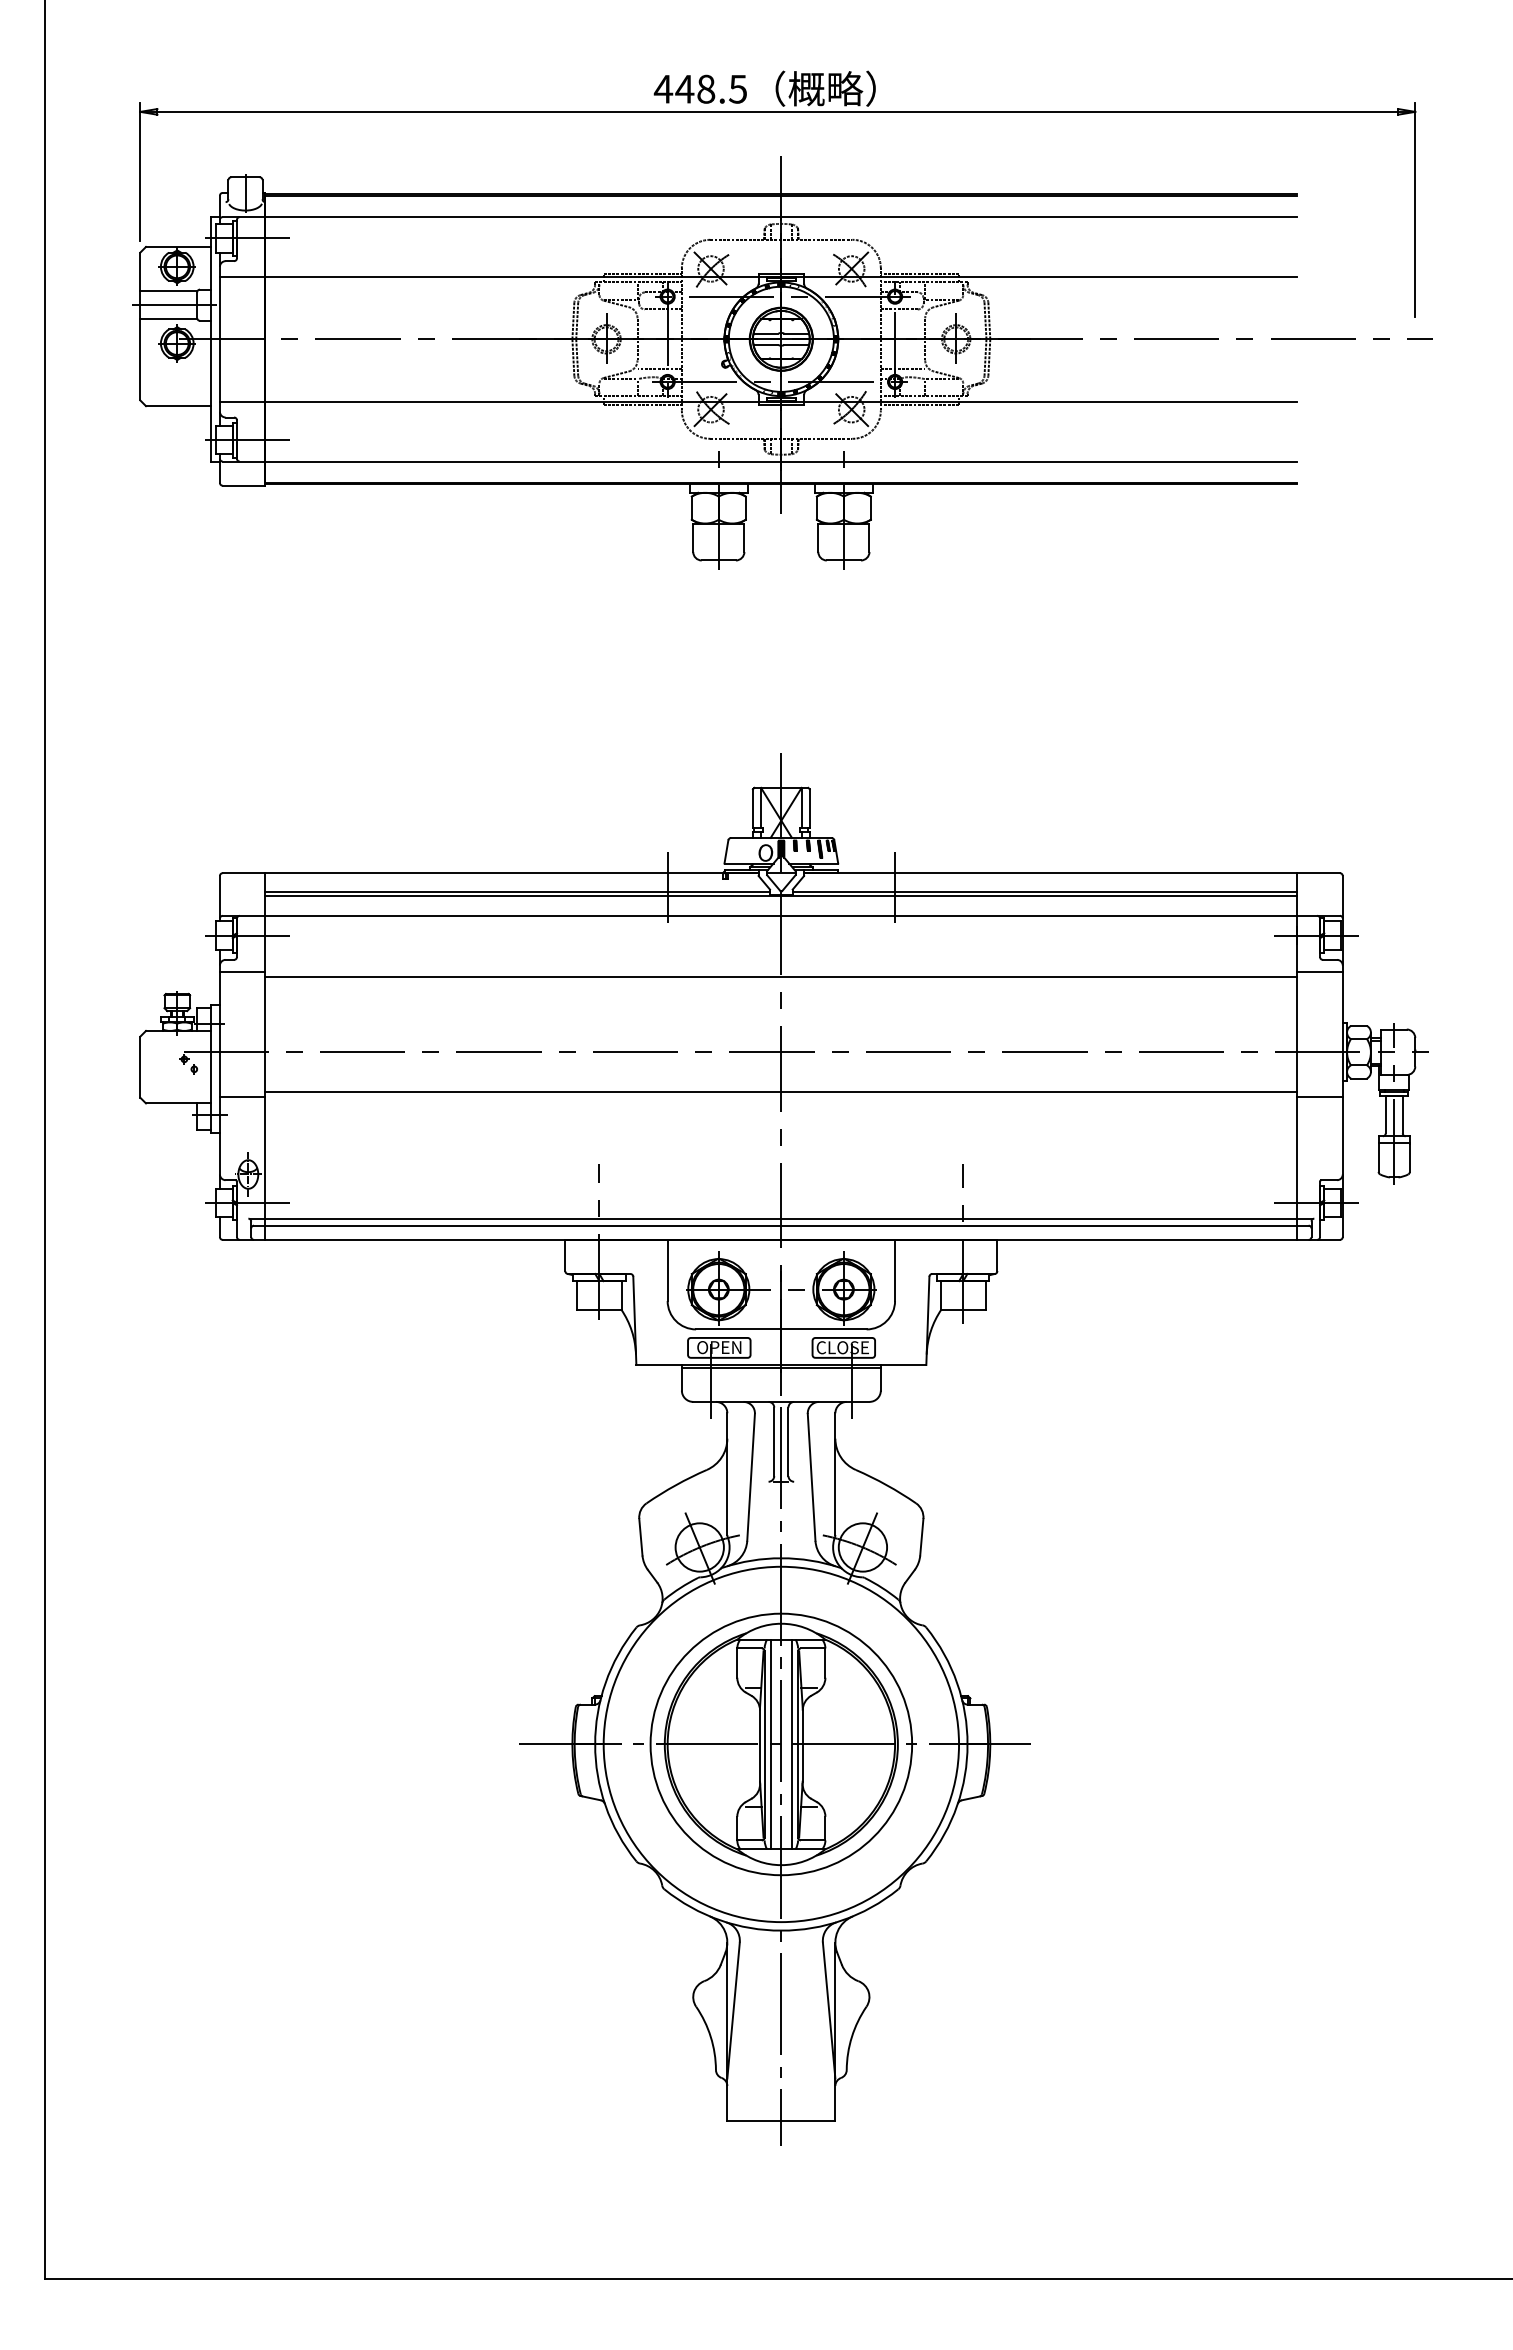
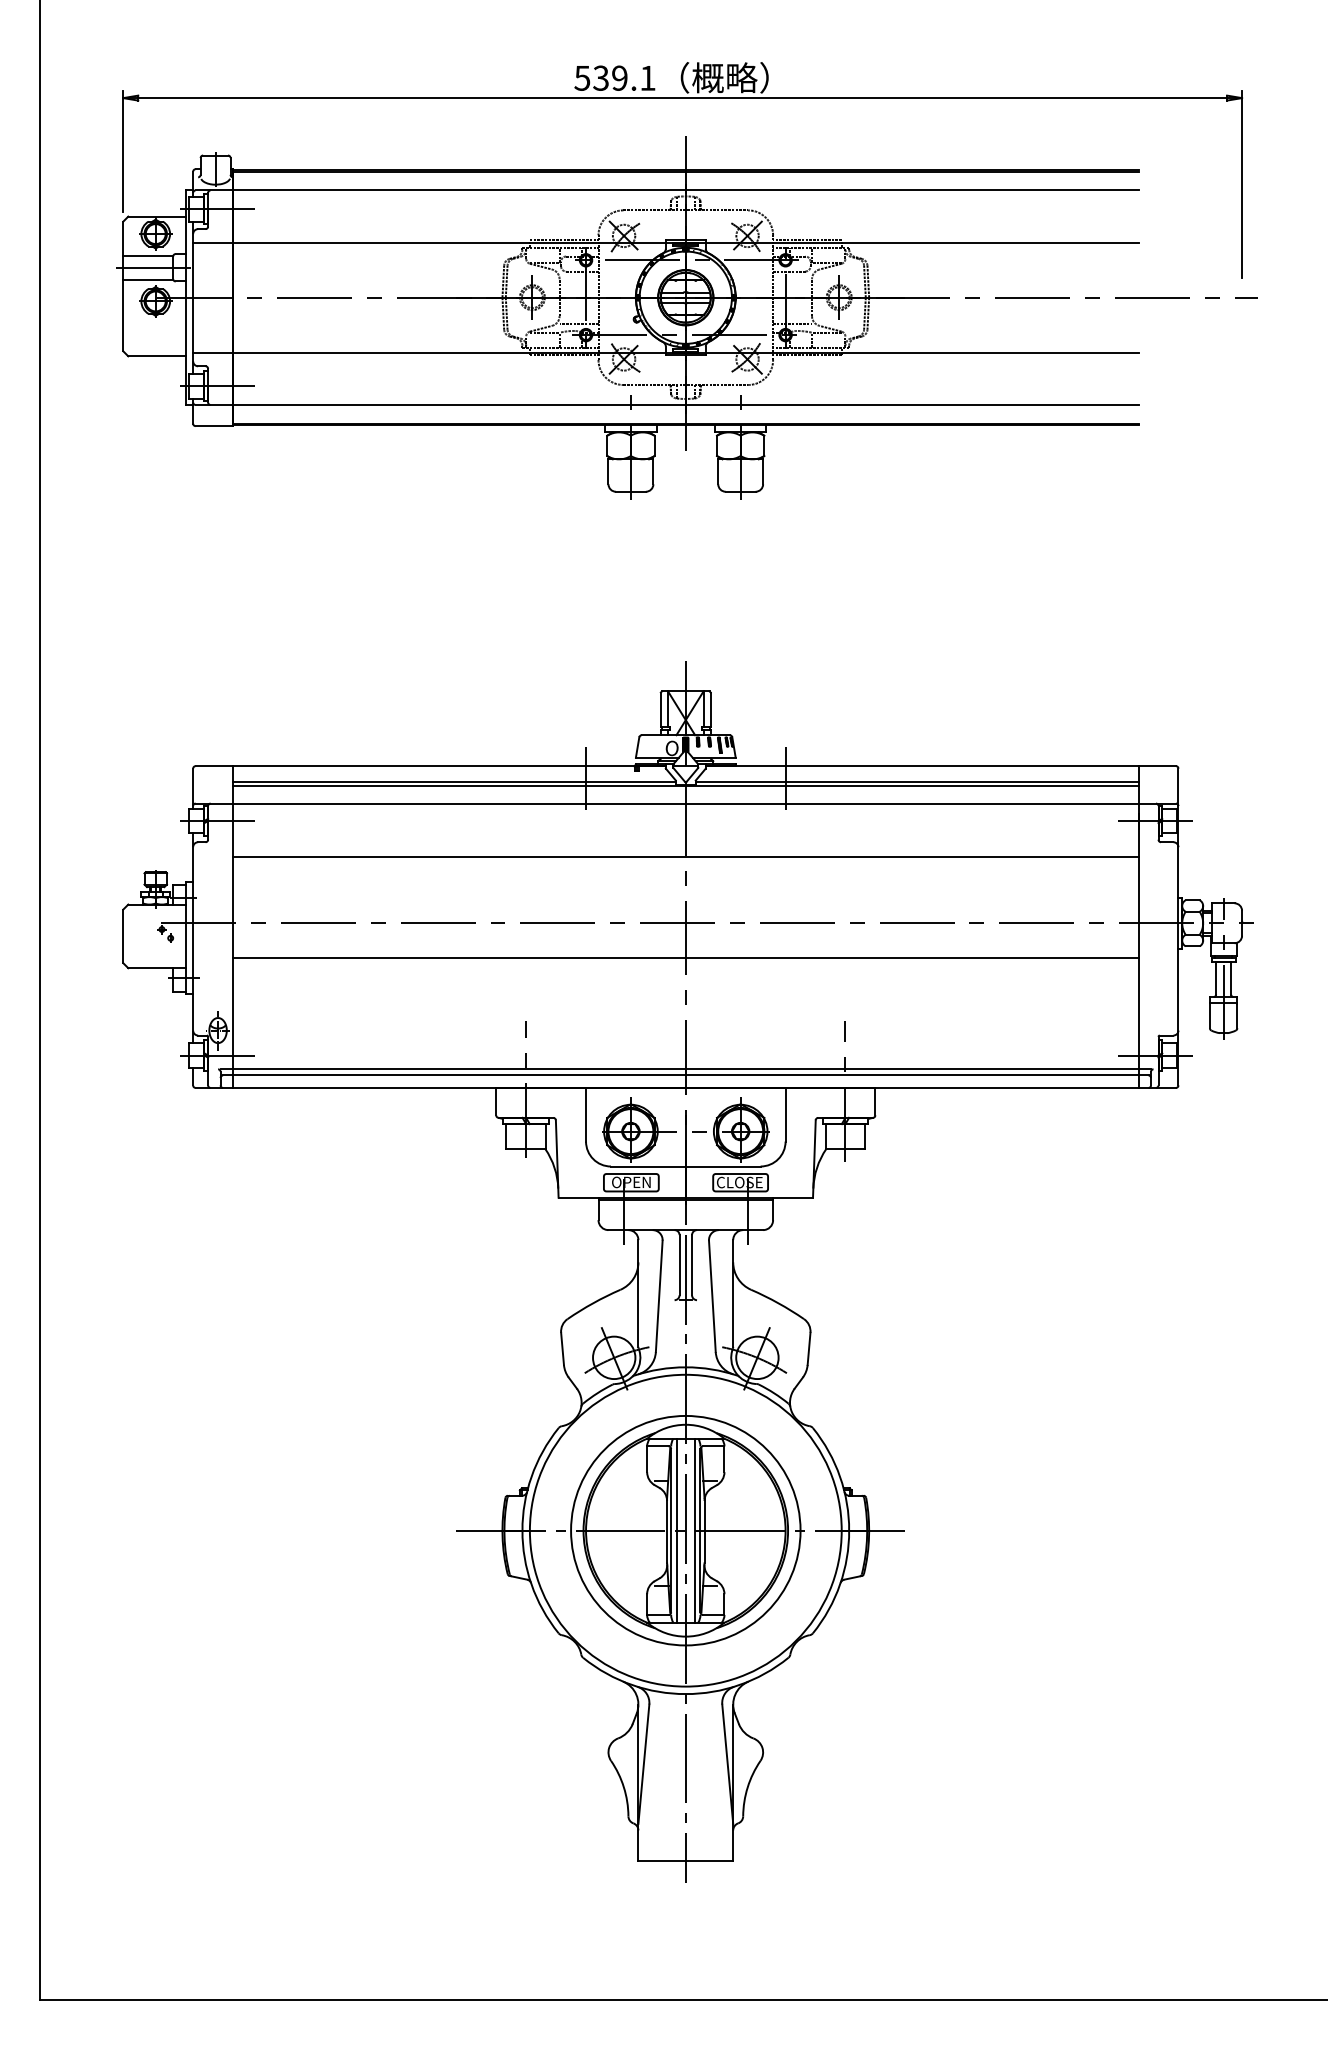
text: (699, 88) -> (613, 77), 448.5 -> 539.1
line: (242, 971) -> (212, 852), removed
line: (1319, 971) -> (1158, 852), removed
line: (242, 1097) -> (212, 962), removed
line: (1319, 1097) -> (1158, 962), removed

